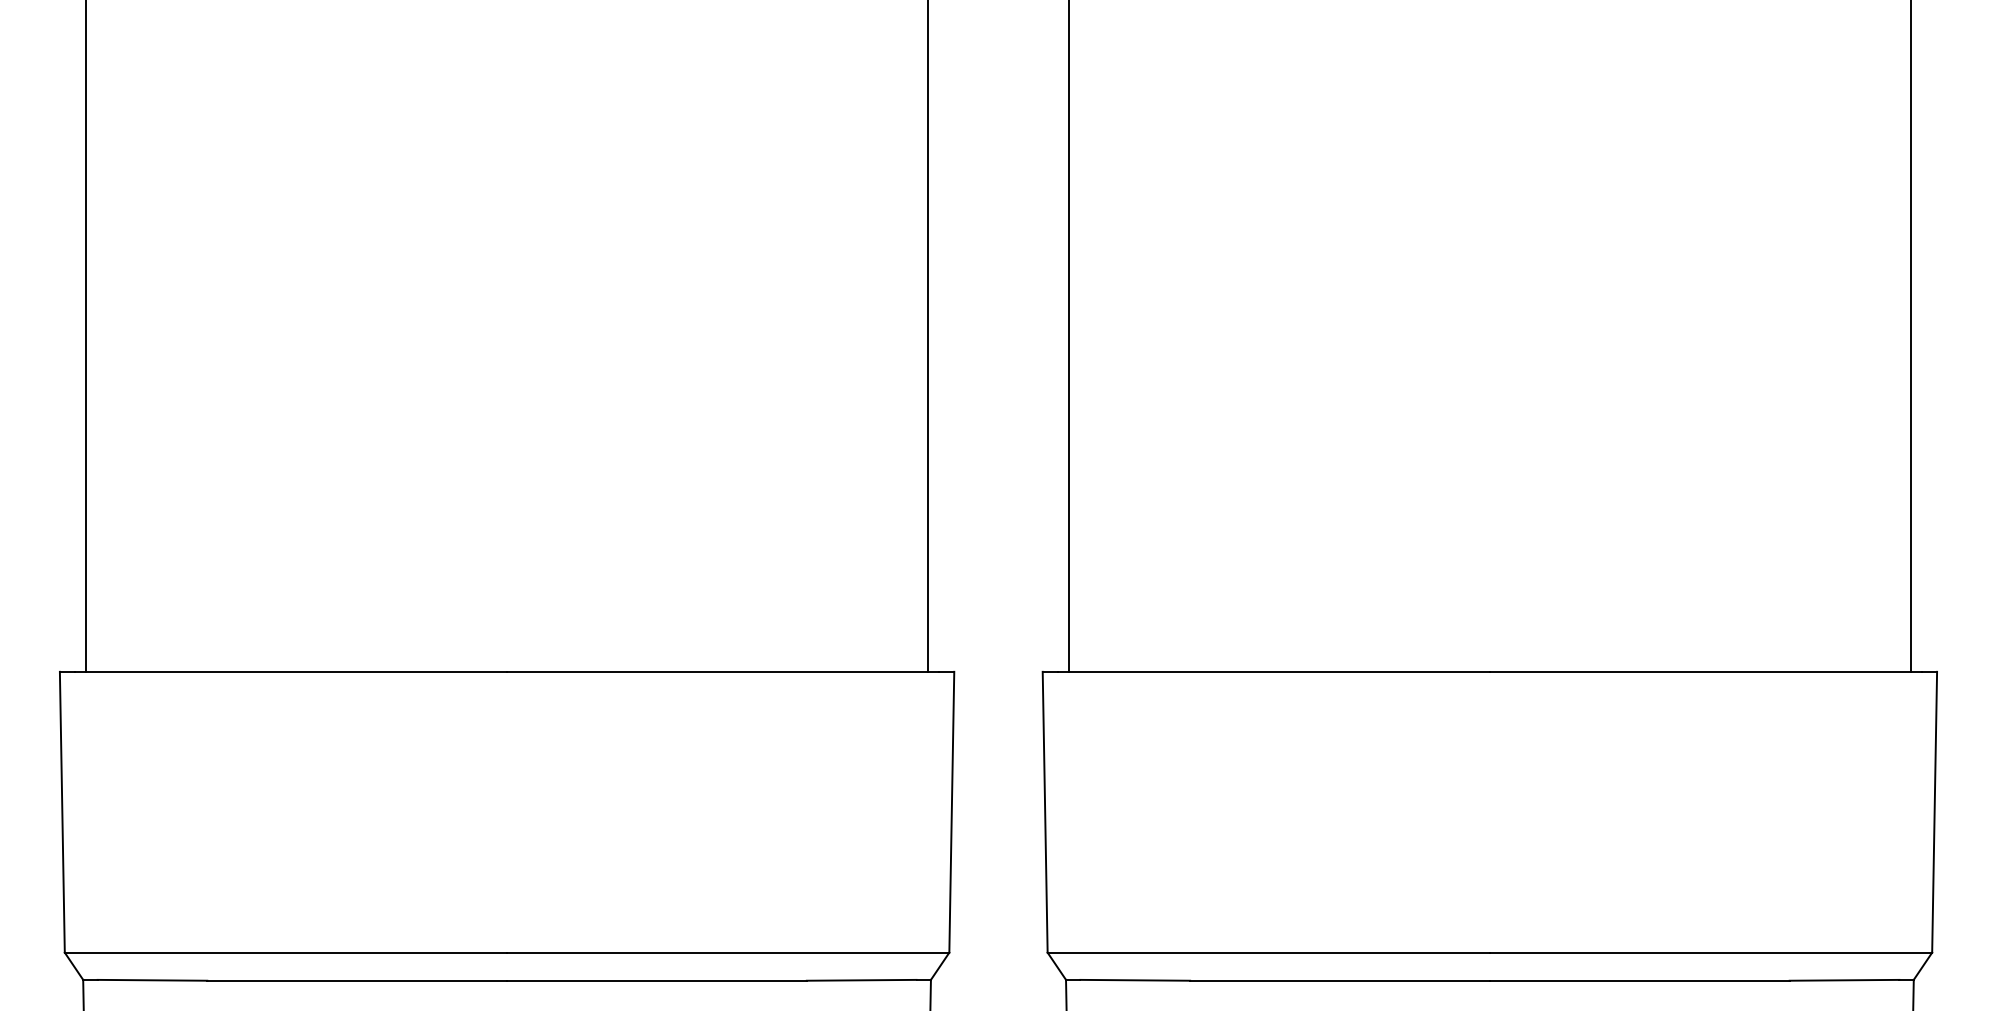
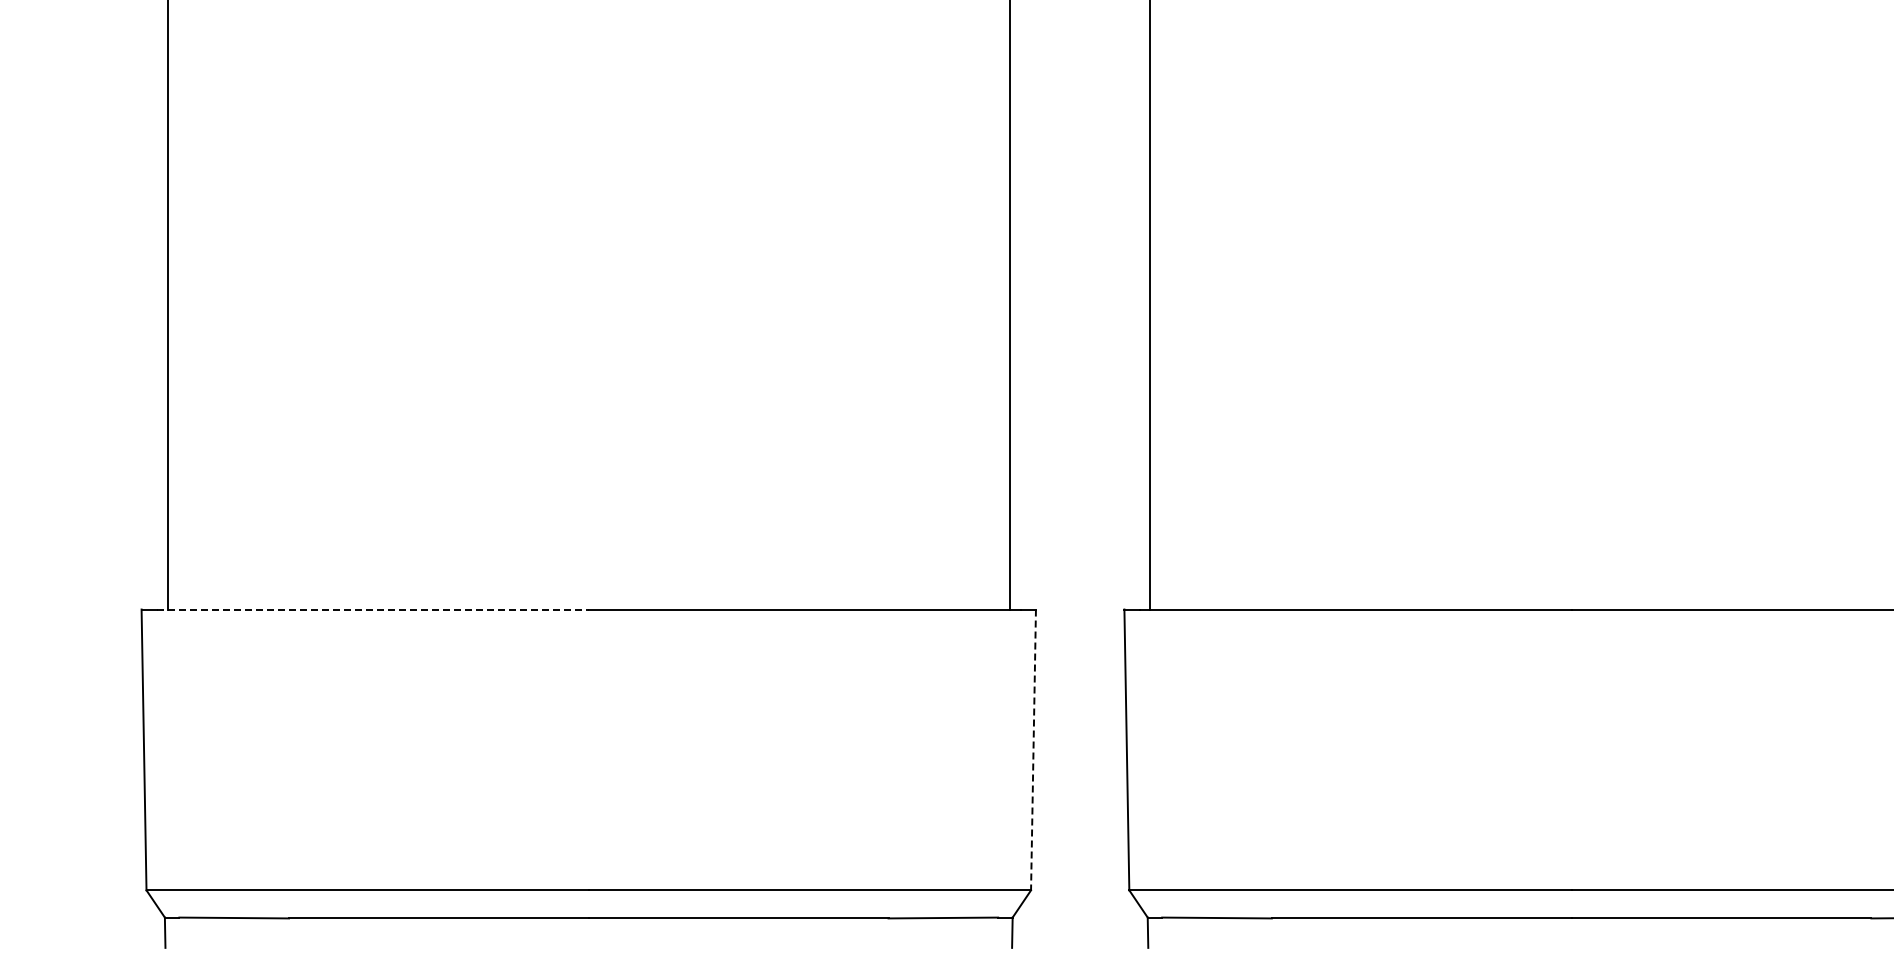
line: (291, 671) -> (373, 609), solid -> dashed
line: (951, 812) -> (1033, 750), solid -> dashed

